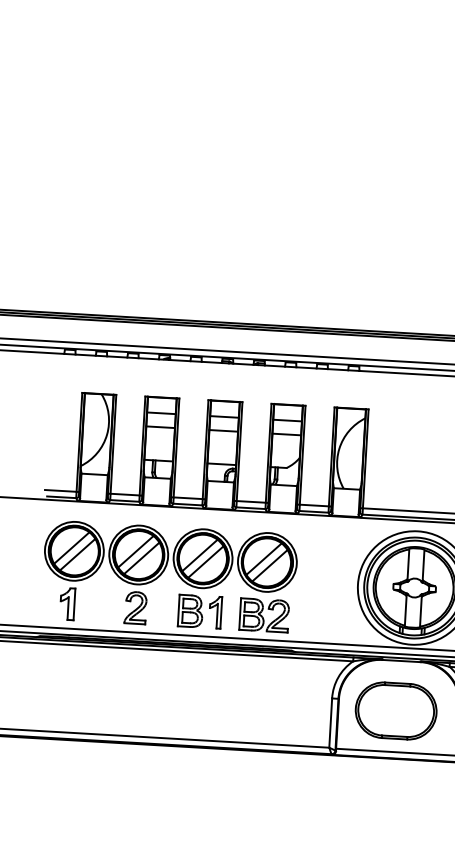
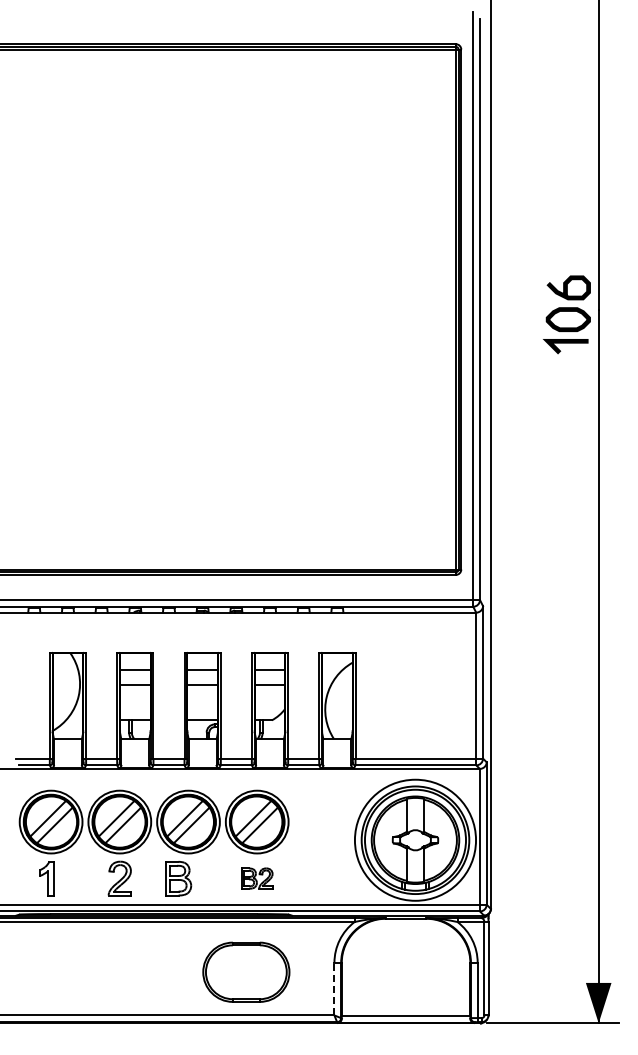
part: (214, 612) -> (204, 878), removed
part: (263, 615) -> (256, 878), size x0.6
part: (396, 710) -> (246, 971), moved
line: (330, 722) -> (334, 988), solid -> dashed

